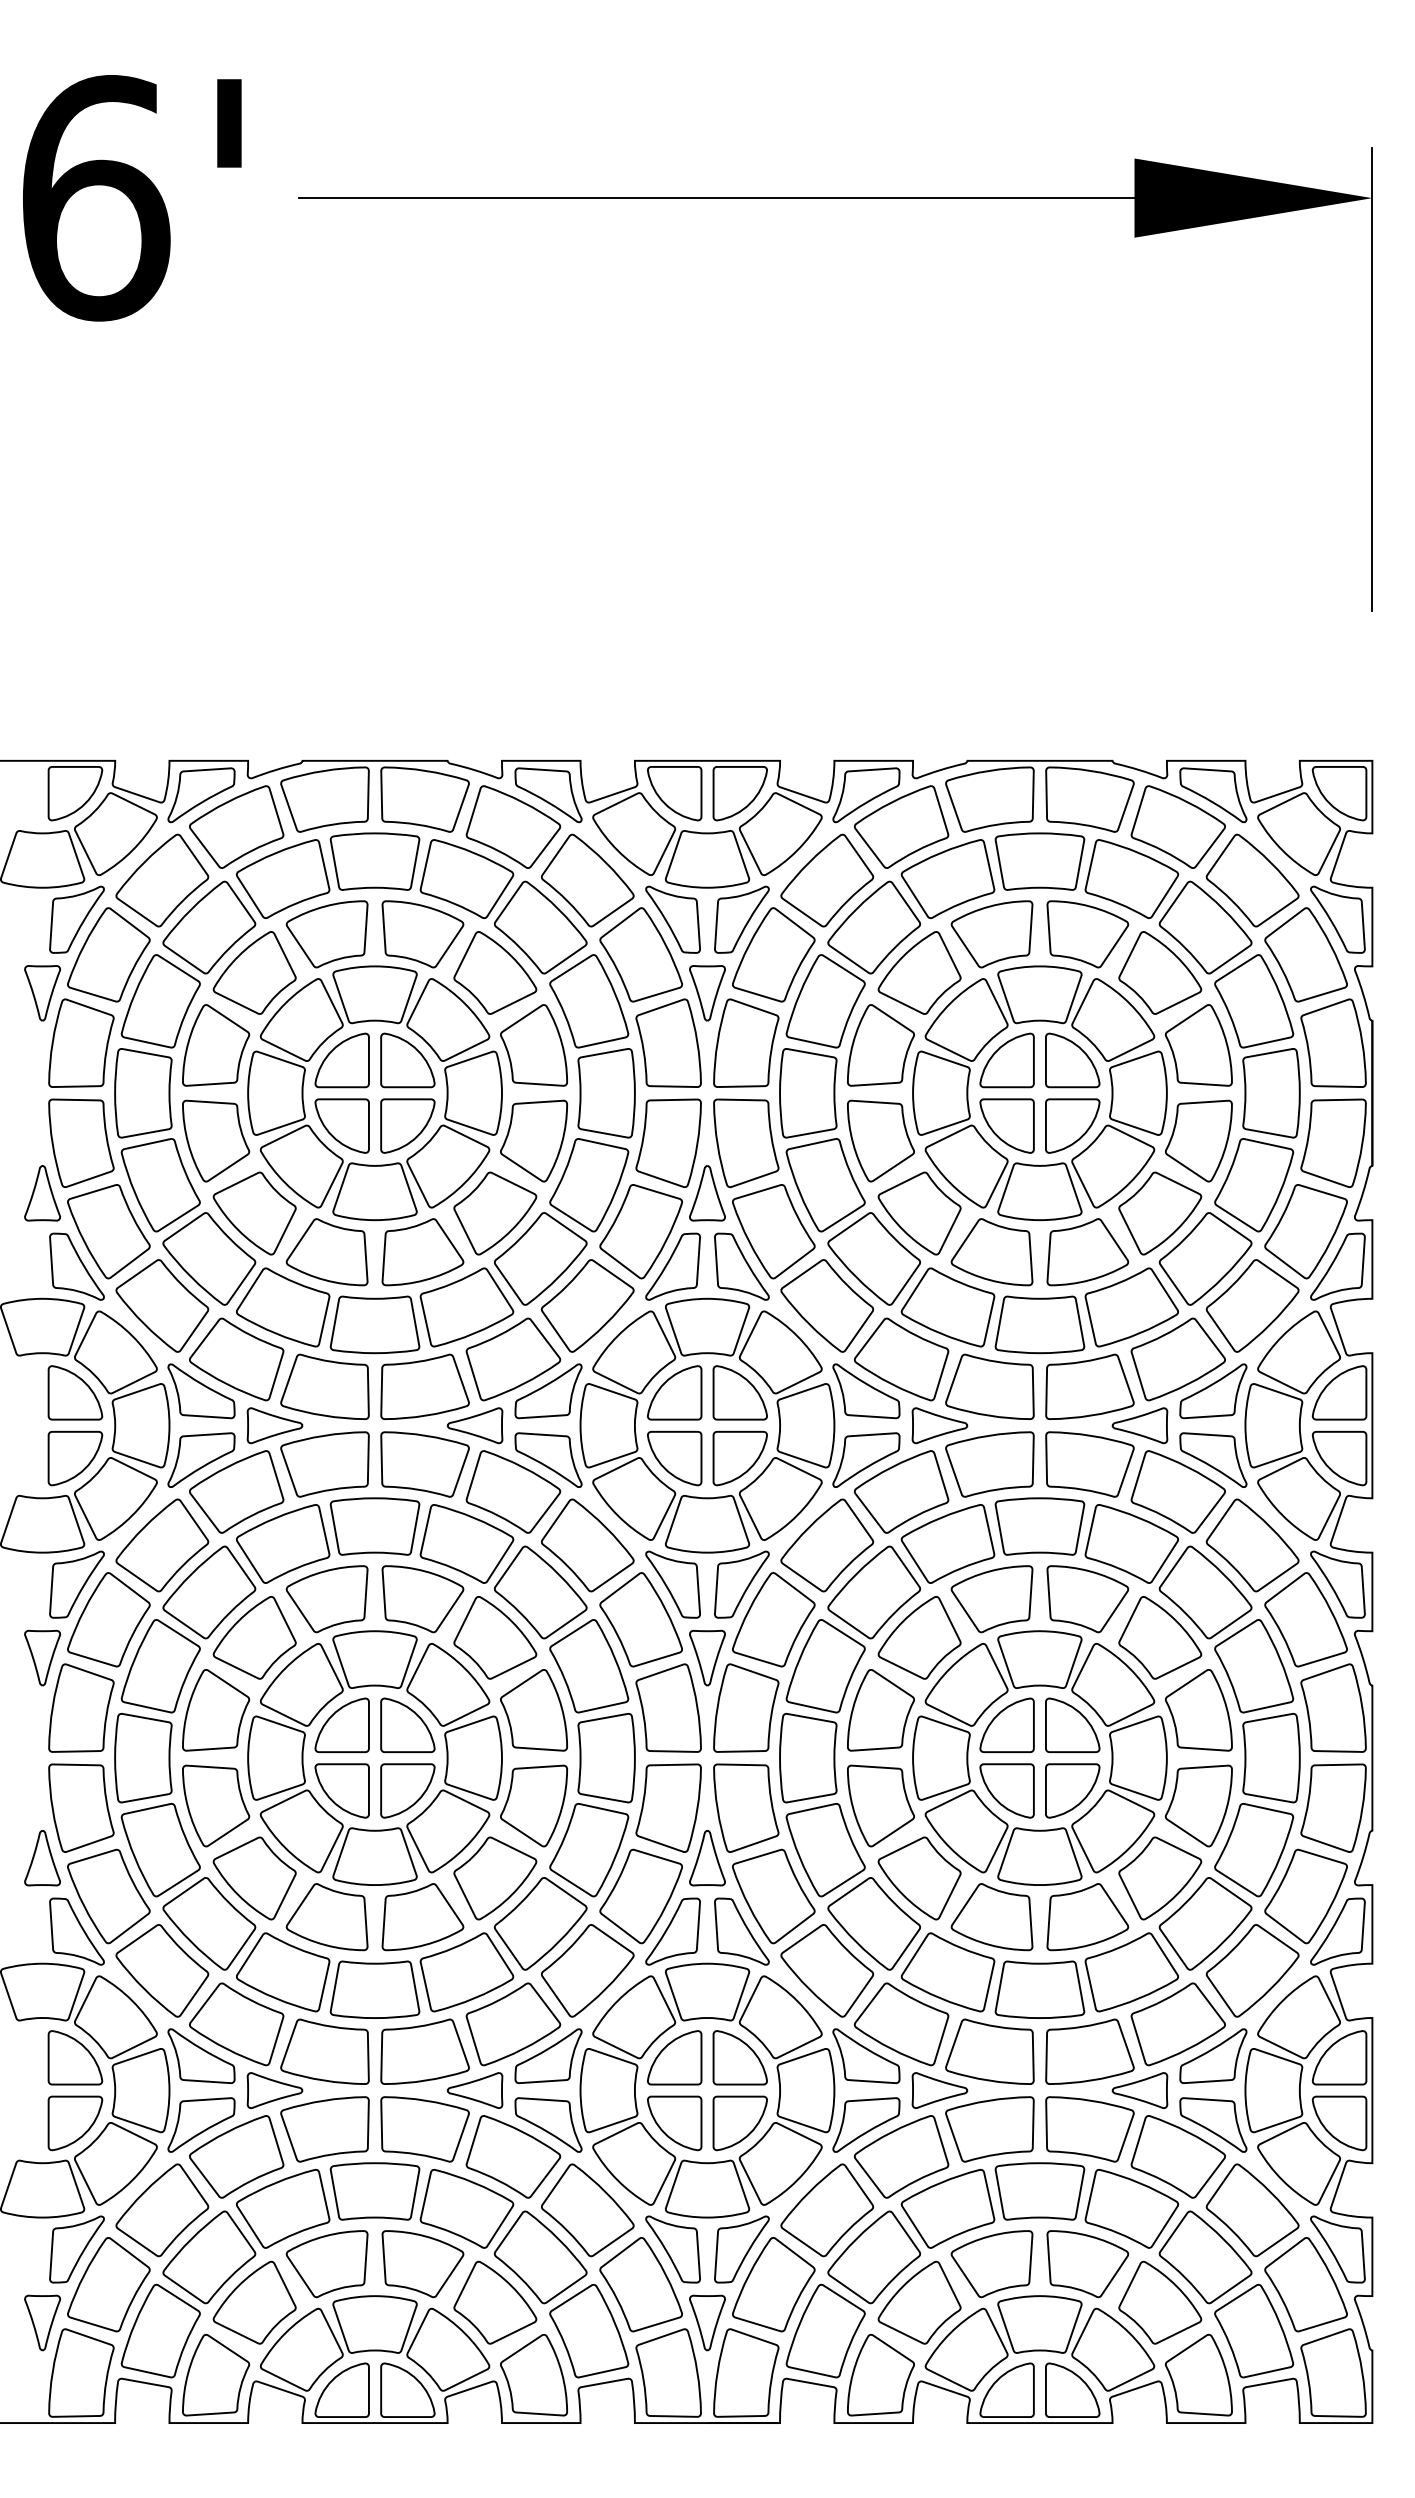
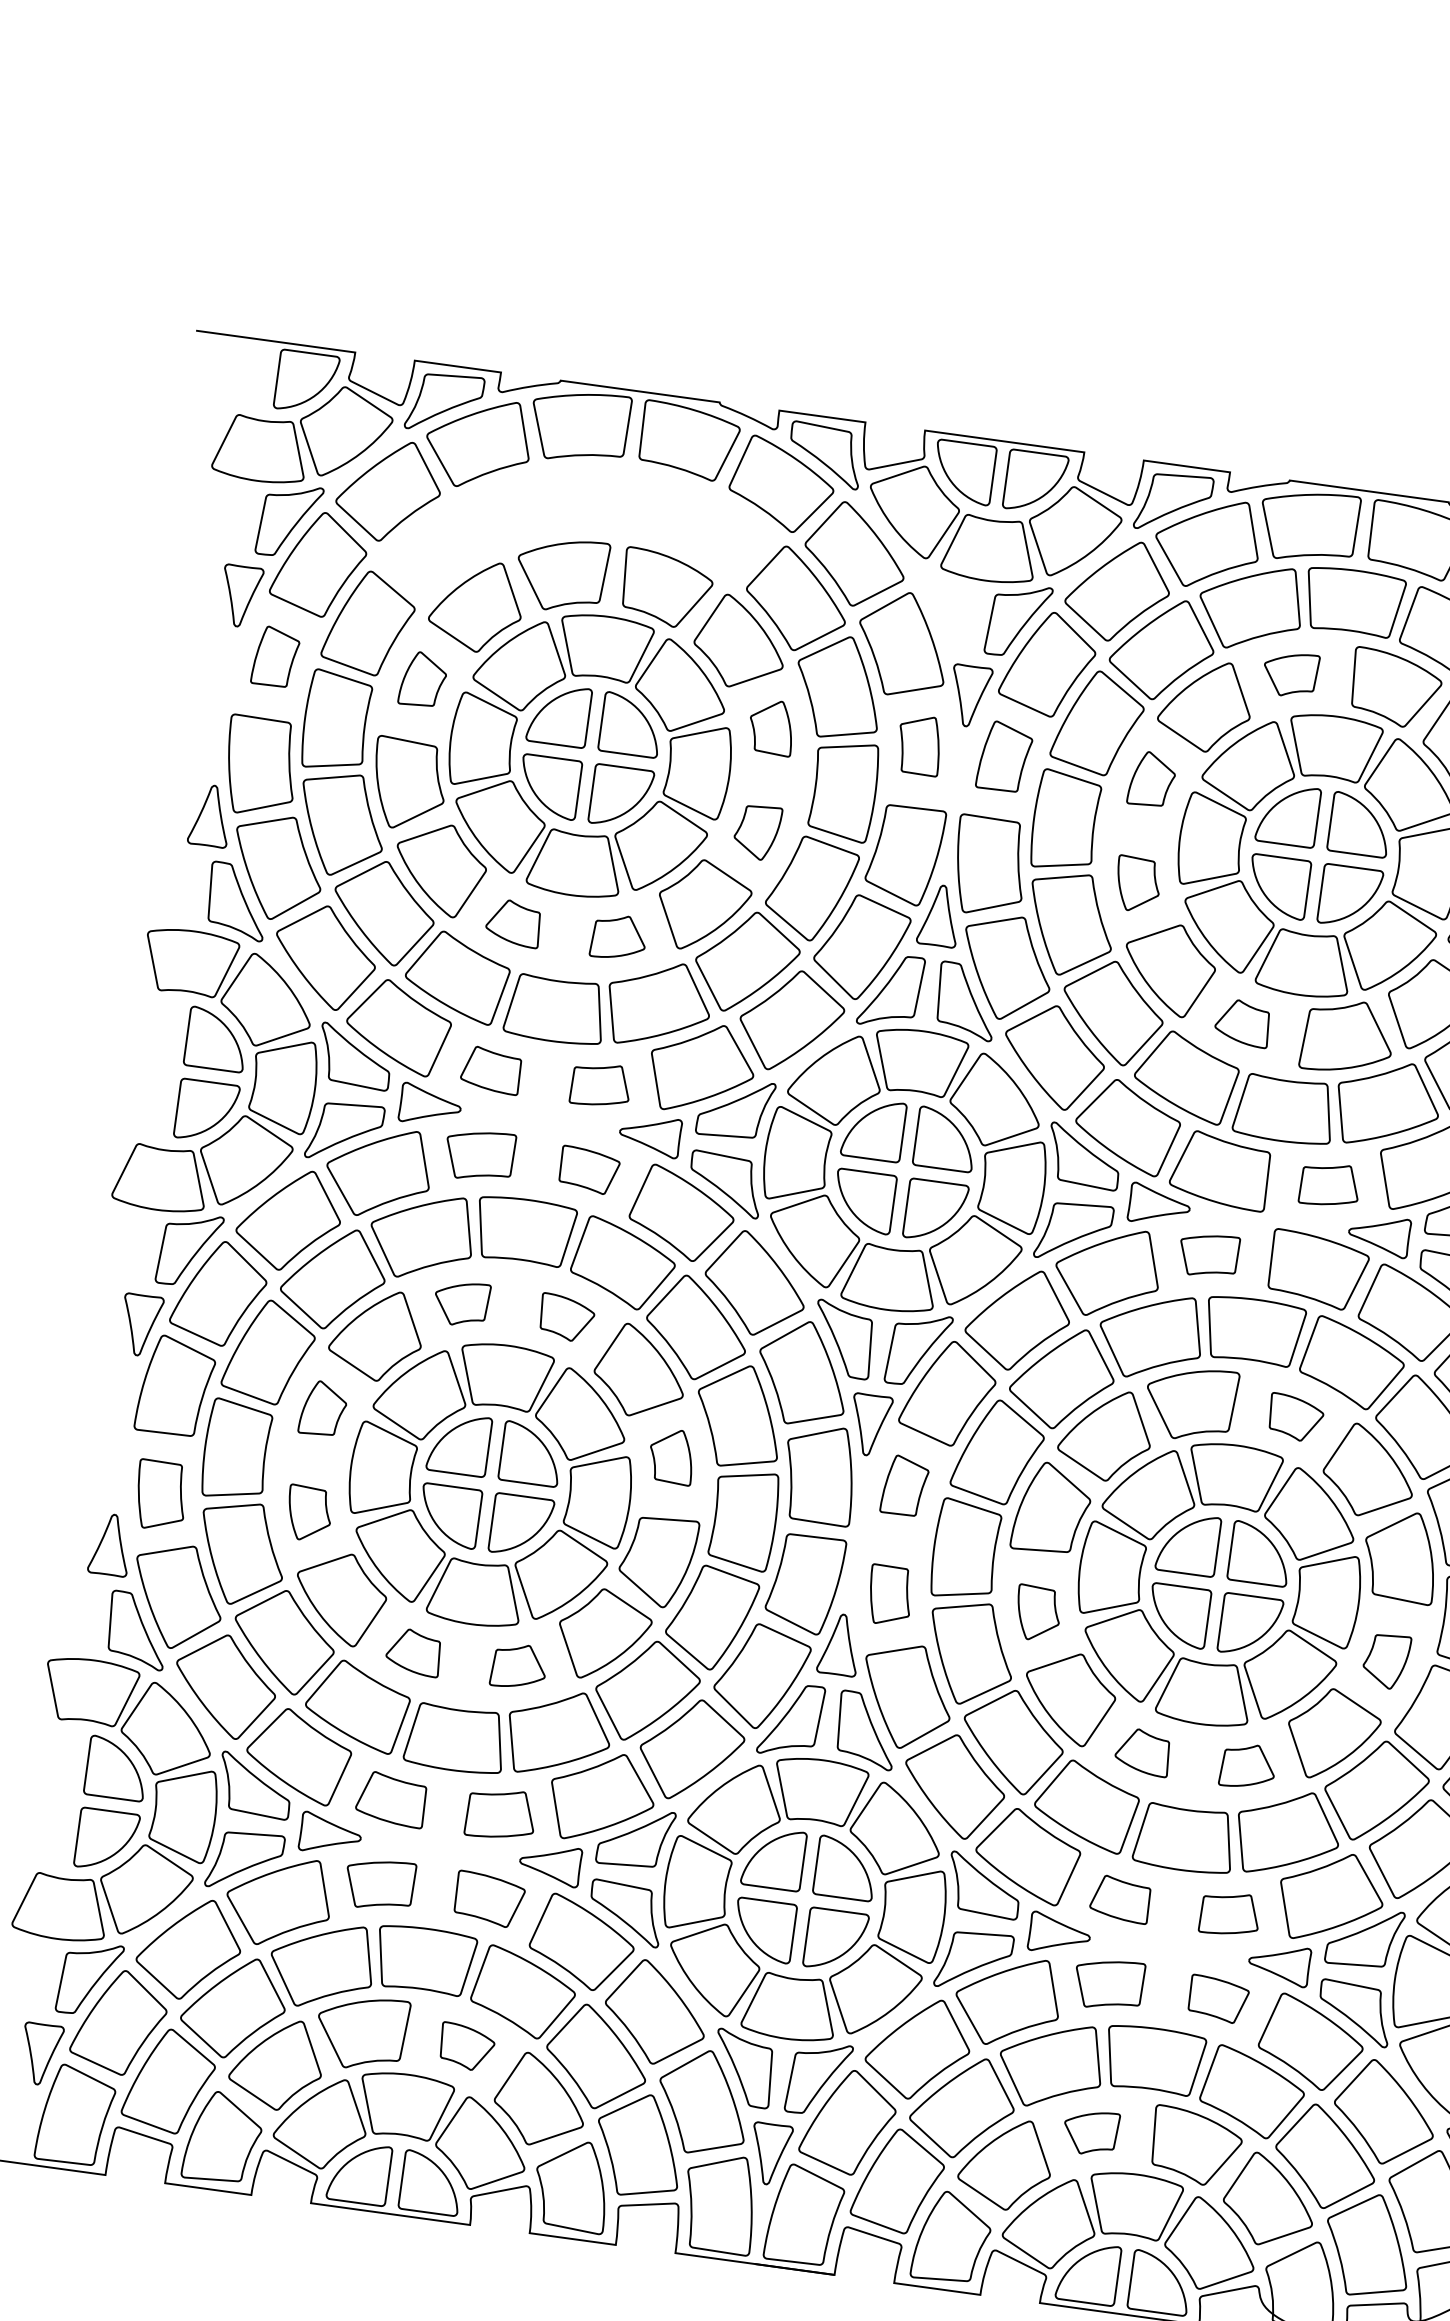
part: (340, 890) -> (582, 528), removed
part: (672, 919) -> (942, 610), removed
part: (991, 934) -> (1290, 674), size x0.6
part: (81, 1042) -> (276, 656), size x0.6
part: (668, 1042) -> (919, 744), size x0.6
part: (746, 1042) -> (1005, 756), size x0.7
part: (216, 1045) -> (423, 679), size x0.6
part: (533, 1045) -> (771, 727), size x0.6
part: (880, 1045) -> (1151, 779), size x0.6
part: (533, 1140) -> (756, 831), size x0.6
part: (880, 1140) -> (1137, 883), size x0.6
part: (326, 1252) -> (513, 923), size x0.6
part: (422, 1252) -> (618, 937), size x0.6
part: (991, 1252) -> (1242, 1023), size x0.6
part: (324, 1386) -> (490, 1069), size x0.6
part: (424, 1386) -> (600, 1084), size x0.6
part: (1089, 1386) -> (1329, 1184), size x0.6
part: (324, 1464) -> (479, 1155), size x0.7
part: (424, 1464) -> (588, 1170), size x0.6
part: (989, 1464) -> (1208, 1255), size x0.6
part: (326, 1599) -> (460, 1303), size x0.6
part: (422, 1599) -> (566, 1318), size x0.6
part: (1087, 1599) -> (1295, 1418), size x0.6
part: (746, 1707) -> (905, 1485), size x0.6
part: (216, 1710) -> (323, 1408), size x0.6
part: (533, 1710) -> (671, 1456), size x0.6
part: (216, 1805) -> (309, 1513), size x0.6
part: (880, 1805) -> (1037, 1612), size x0.6
part: (1198, 1805) -> (1386, 1660), size x0.6
part: (81, 1807) -> (161, 1495), size x0.7
part: (746, 1807) -> (890, 1594), size x0.6
part: (326, 1917) -> (413, 1652), size x0.6
part: (422, 1917) -> (518, 1666), size x0.6
part: (991, 1917) -> (1142, 1752), size x0.6
part: (1087, 1917) -> (1247, 1766), size x0.6
part: (324, 2051) -> (390, 1799), size x0.7
part: (424, 2051) -> (500, 1814), size x0.7
part: (989, 2051) -> (1120, 1898), size x0.6
part: (1089, 2051) -> (1229, 1914), size x0.6
part: (324, 2129) -> (379, 1884), size x0.7
part: (424, 2129) -> (488, 1899), size x0.7
part: (989, 2129) -> (1108, 1984), size x0.7
part: (1089, 2129) -> (1217, 1999), size x0.6
part: (422, 2264) -> (466, 2047), size x0.6
part: (991, 2264) -> (1090, 2132), size x0.6

